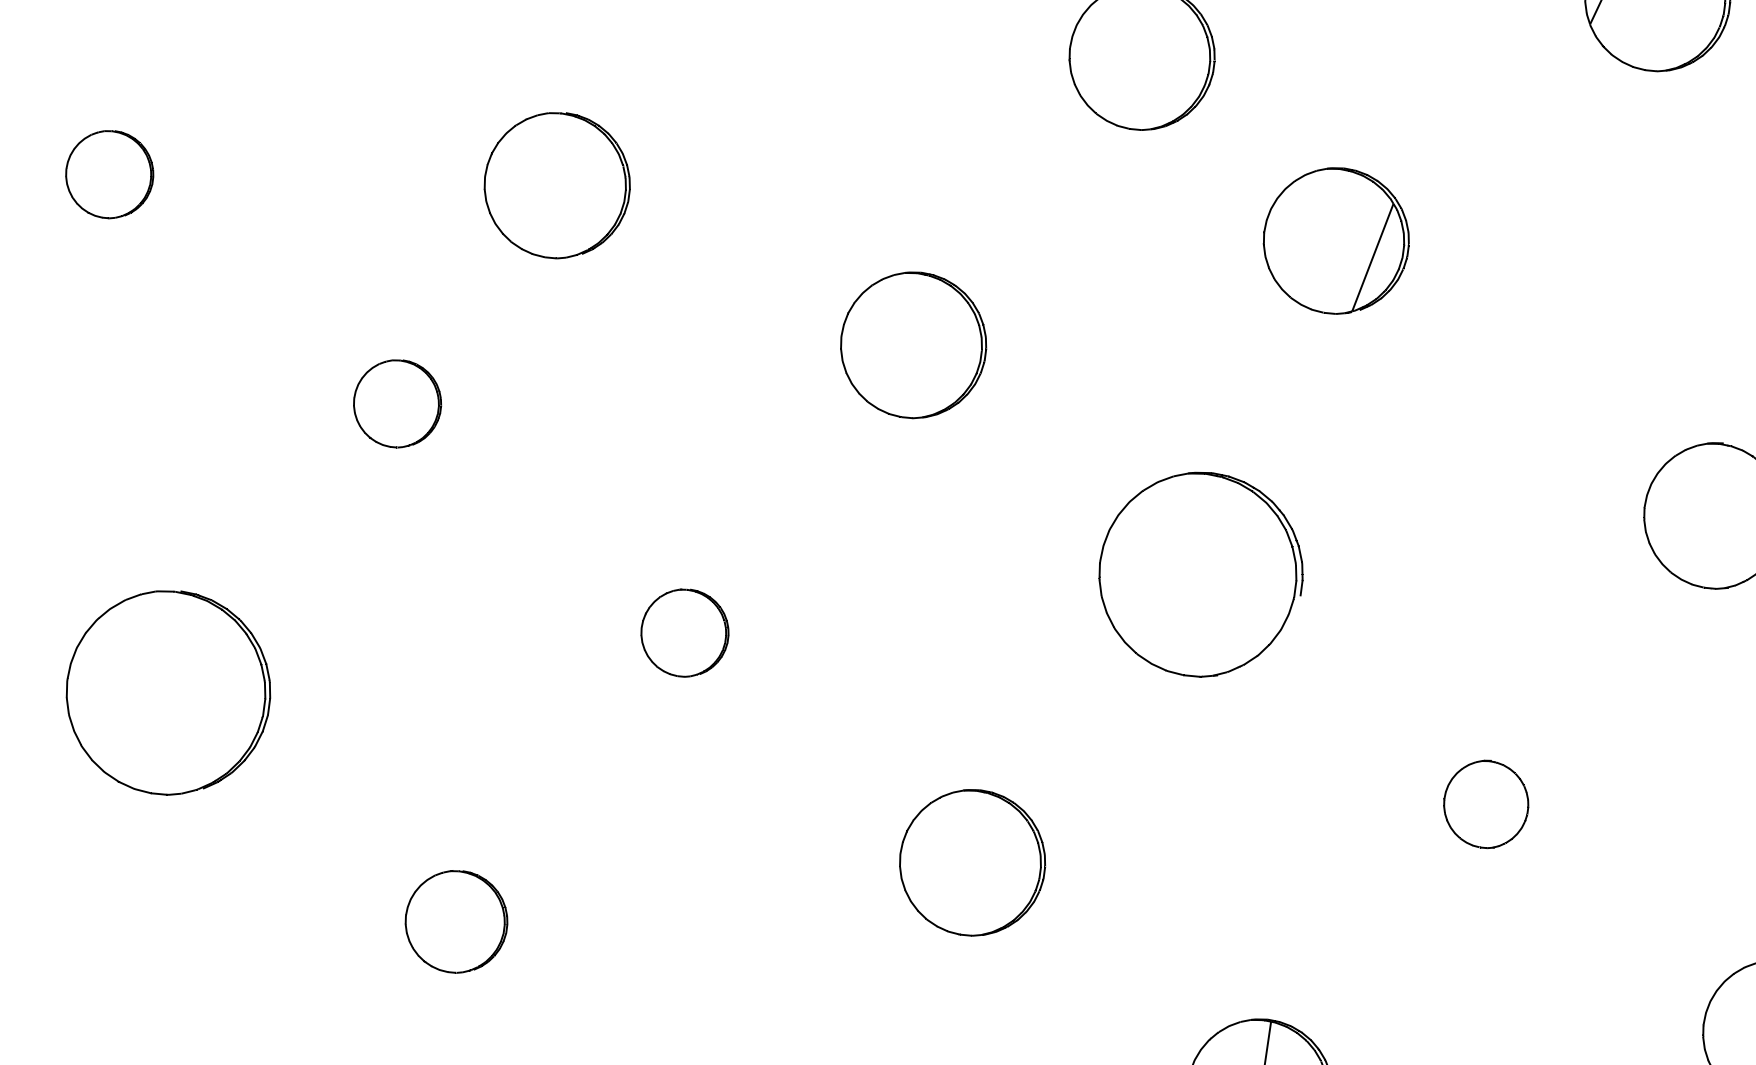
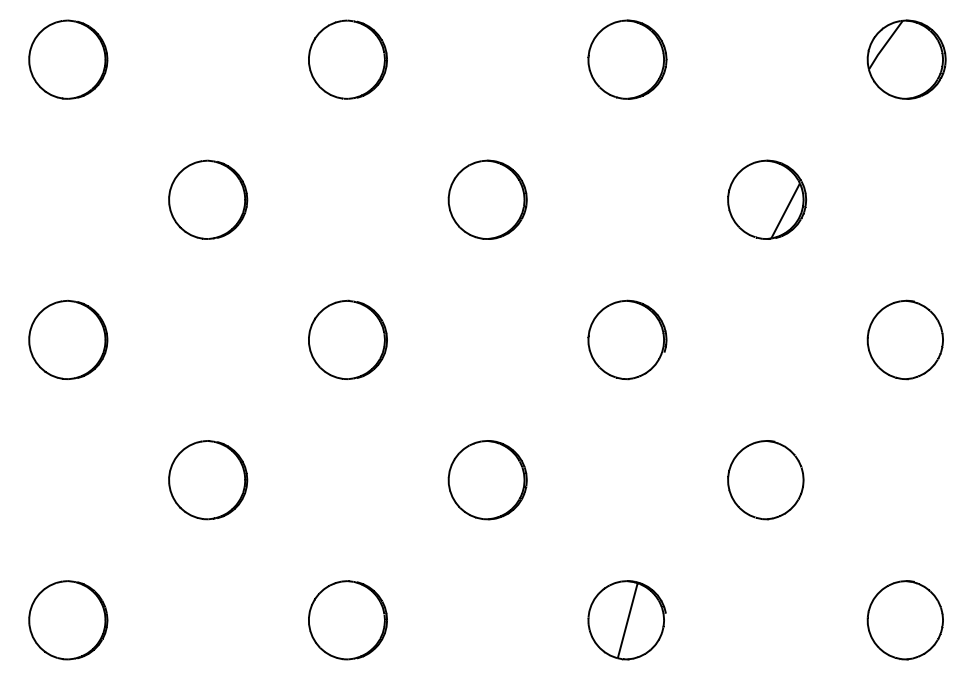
part: (109, 174) -> (68, 59), size x1.67
part: (556, 185) -> (347, 59), moved
part: (1337, 240) -> (767, 199), moved
part: (397, 403) -> (208, 199), size x1.67
part: (1201, 573) -> (627, 339), size x0.71
part: (684, 632) -> (347, 339), size x1.67
part: (168, 691) -> (68, 339), size x0.71
part: (1485, 805) -> (765, 480), size x1.67
part: (457, 922) -> (208, 480), size x1.43

